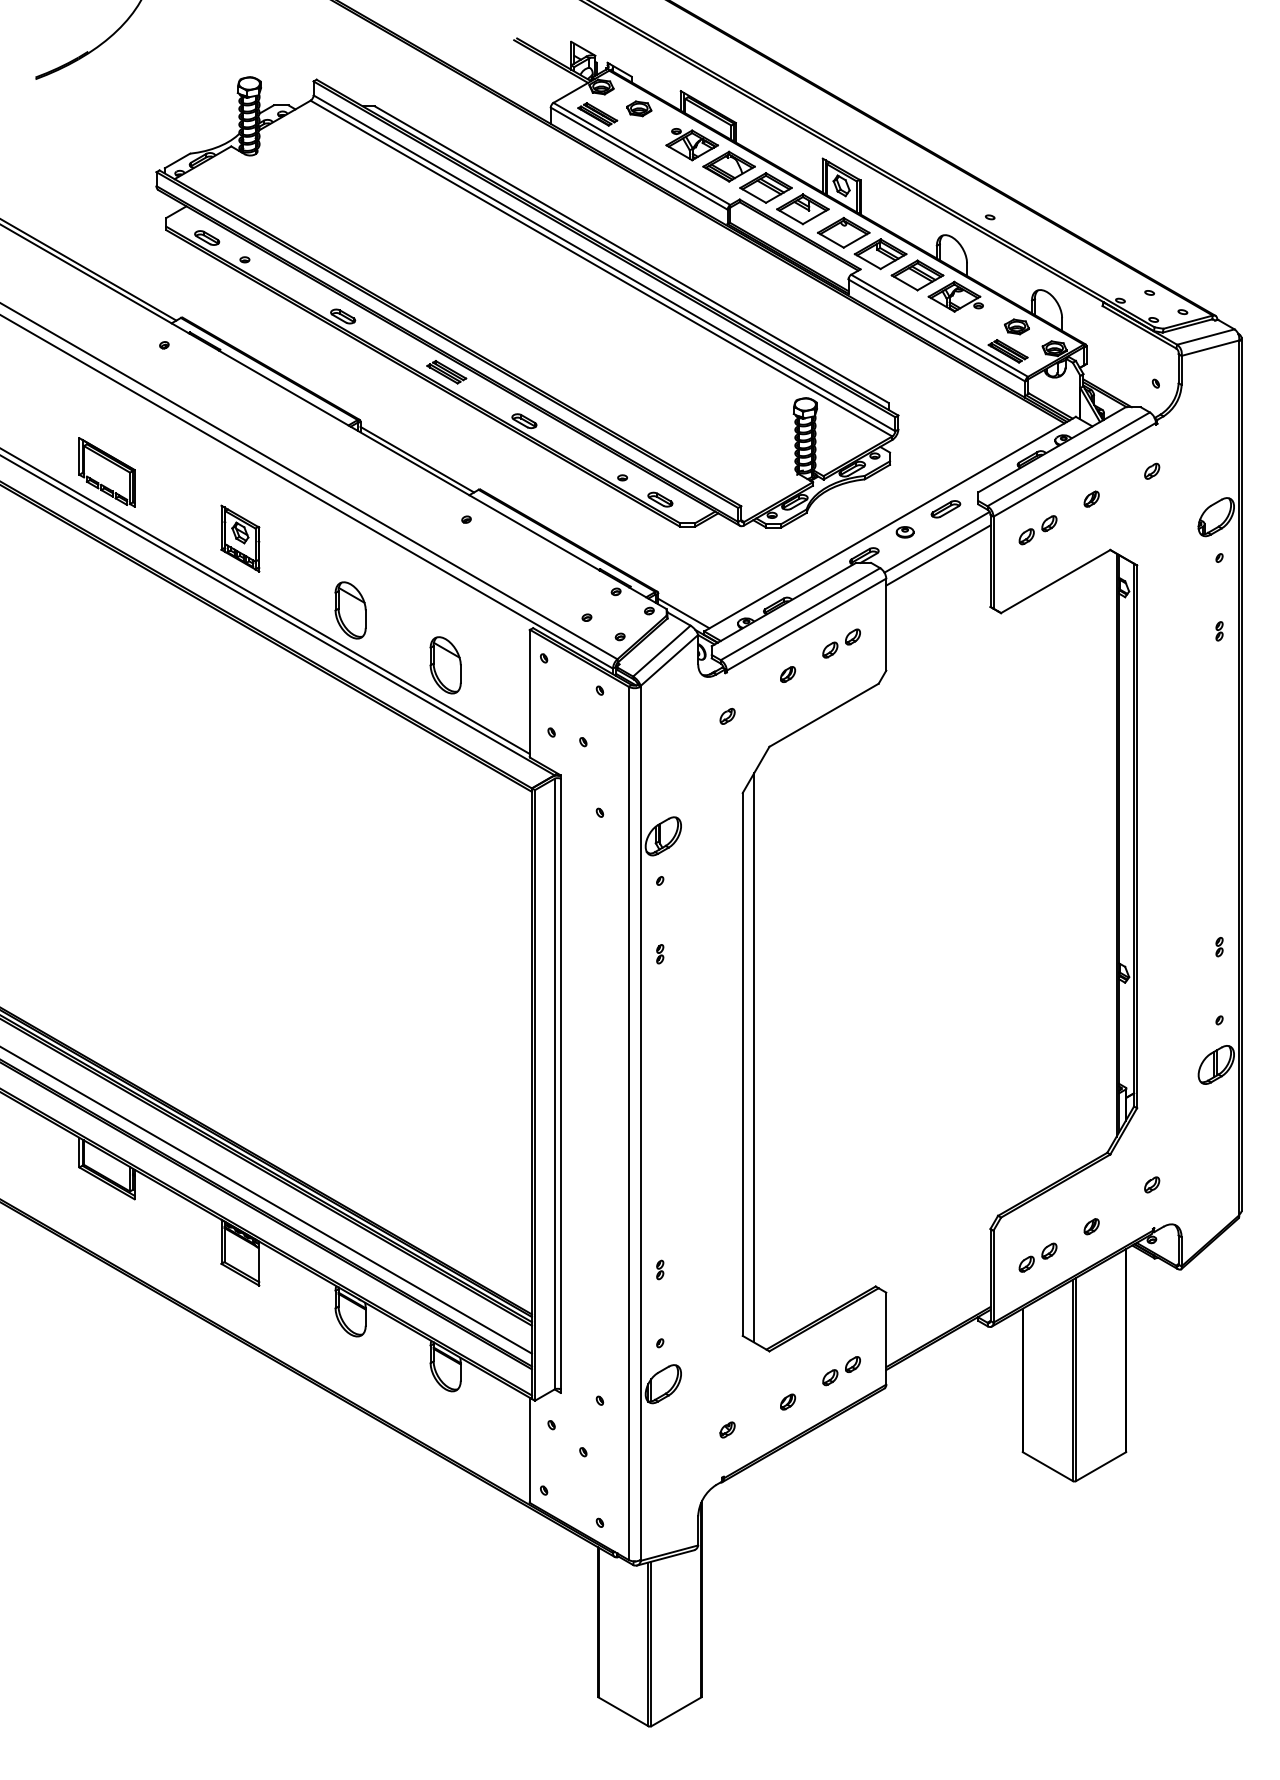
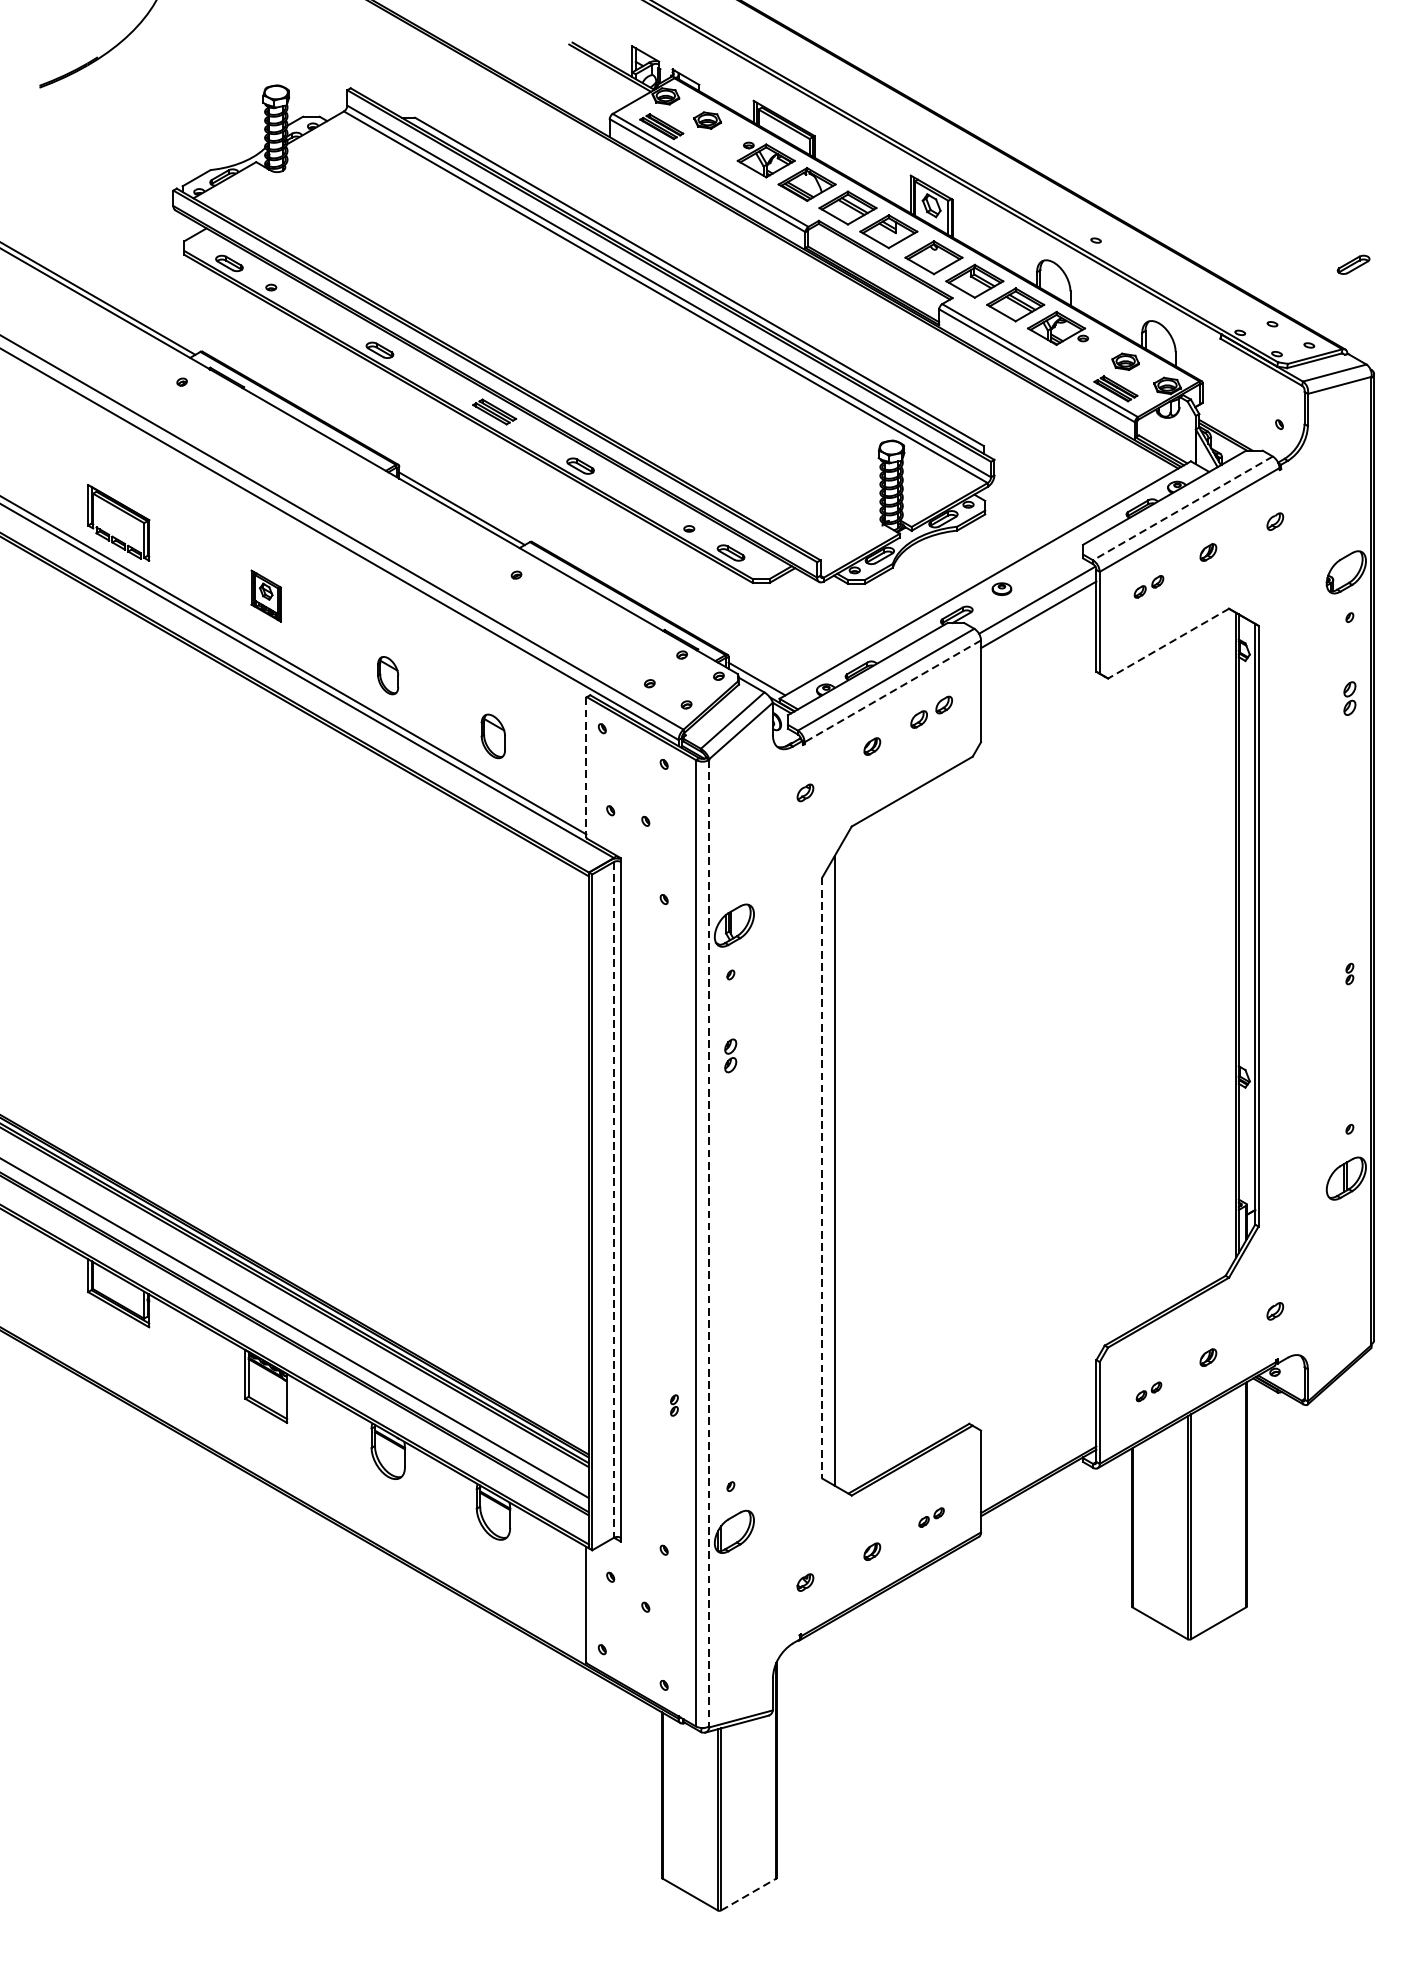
line: (1068, 459) -> (1182, 508), solid -> dashed
part: (945, 509) -> (1353, 265), moved
part: (1037, 530) -> (1148, 587), size x0.7
part: (240, 538) -> (266, 595), size x0.7
line: (1055, 581) -> (1168, 643), solid -> dashed
part: (350, 610) -> (388, 675), size x0.6
line: (806, 624) -> (892, 691), solid -> dashed
part: (1219, 631) -> (1349, 698), size x1.6
part: (445, 665) -> (493, 736), size x0.7
line: (529, 694) -> (586, 768), solid -> dashed
part: (1219, 947) -> (1349, 974), moved
part: (660, 954) -> (731, 1056), size x1.6
line: (742, 1065) -> (821, 1179), solid -> dashed
line: (554, 1084) -> (613, 1200), solid -> dashed
line: (640, 1123) -> (709, 1243), solid -> dashed
part: (1037, 1257) -> (1148, 1391), size x0.6
part: (660, 1269) -> (674, 1404), moved
part: (841, 1371) -> (931, 1517), size x0.6
line: (676, 1711) -> (748, 1894), solid -> dashed

